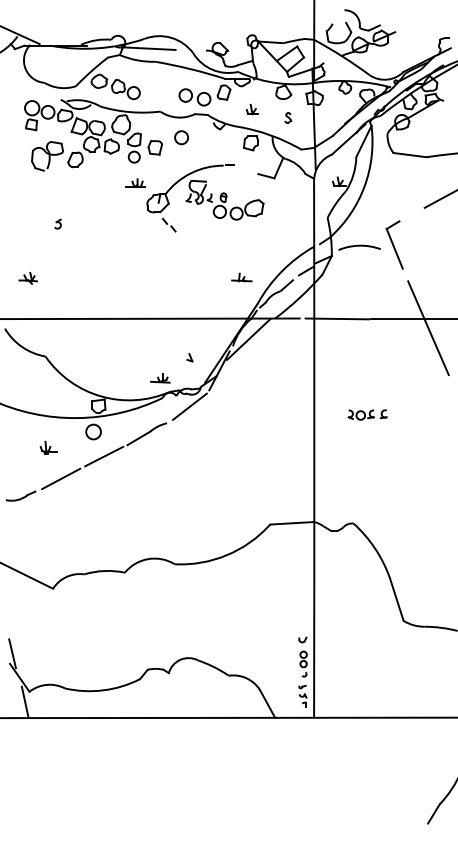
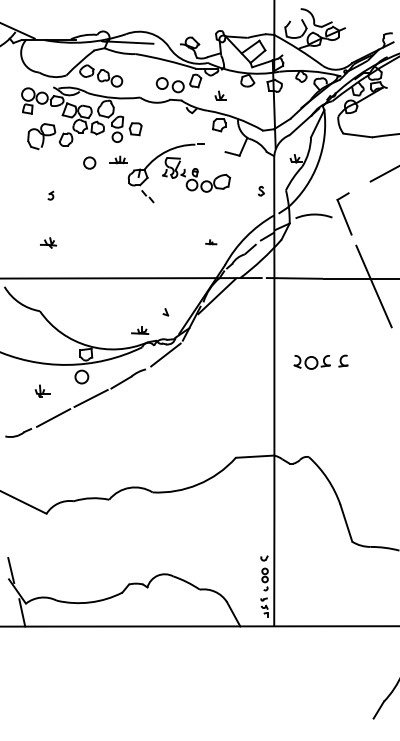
part: (288, 117) -> (261, 190), moved
circle: (181, 137) -> (89, 162), moved
part: (241, 277) -> (210, 242), size x0.6
part: (27, 278) -> (47, 243), moved
part: (367, 414) -> (320, 361), size x1.6

